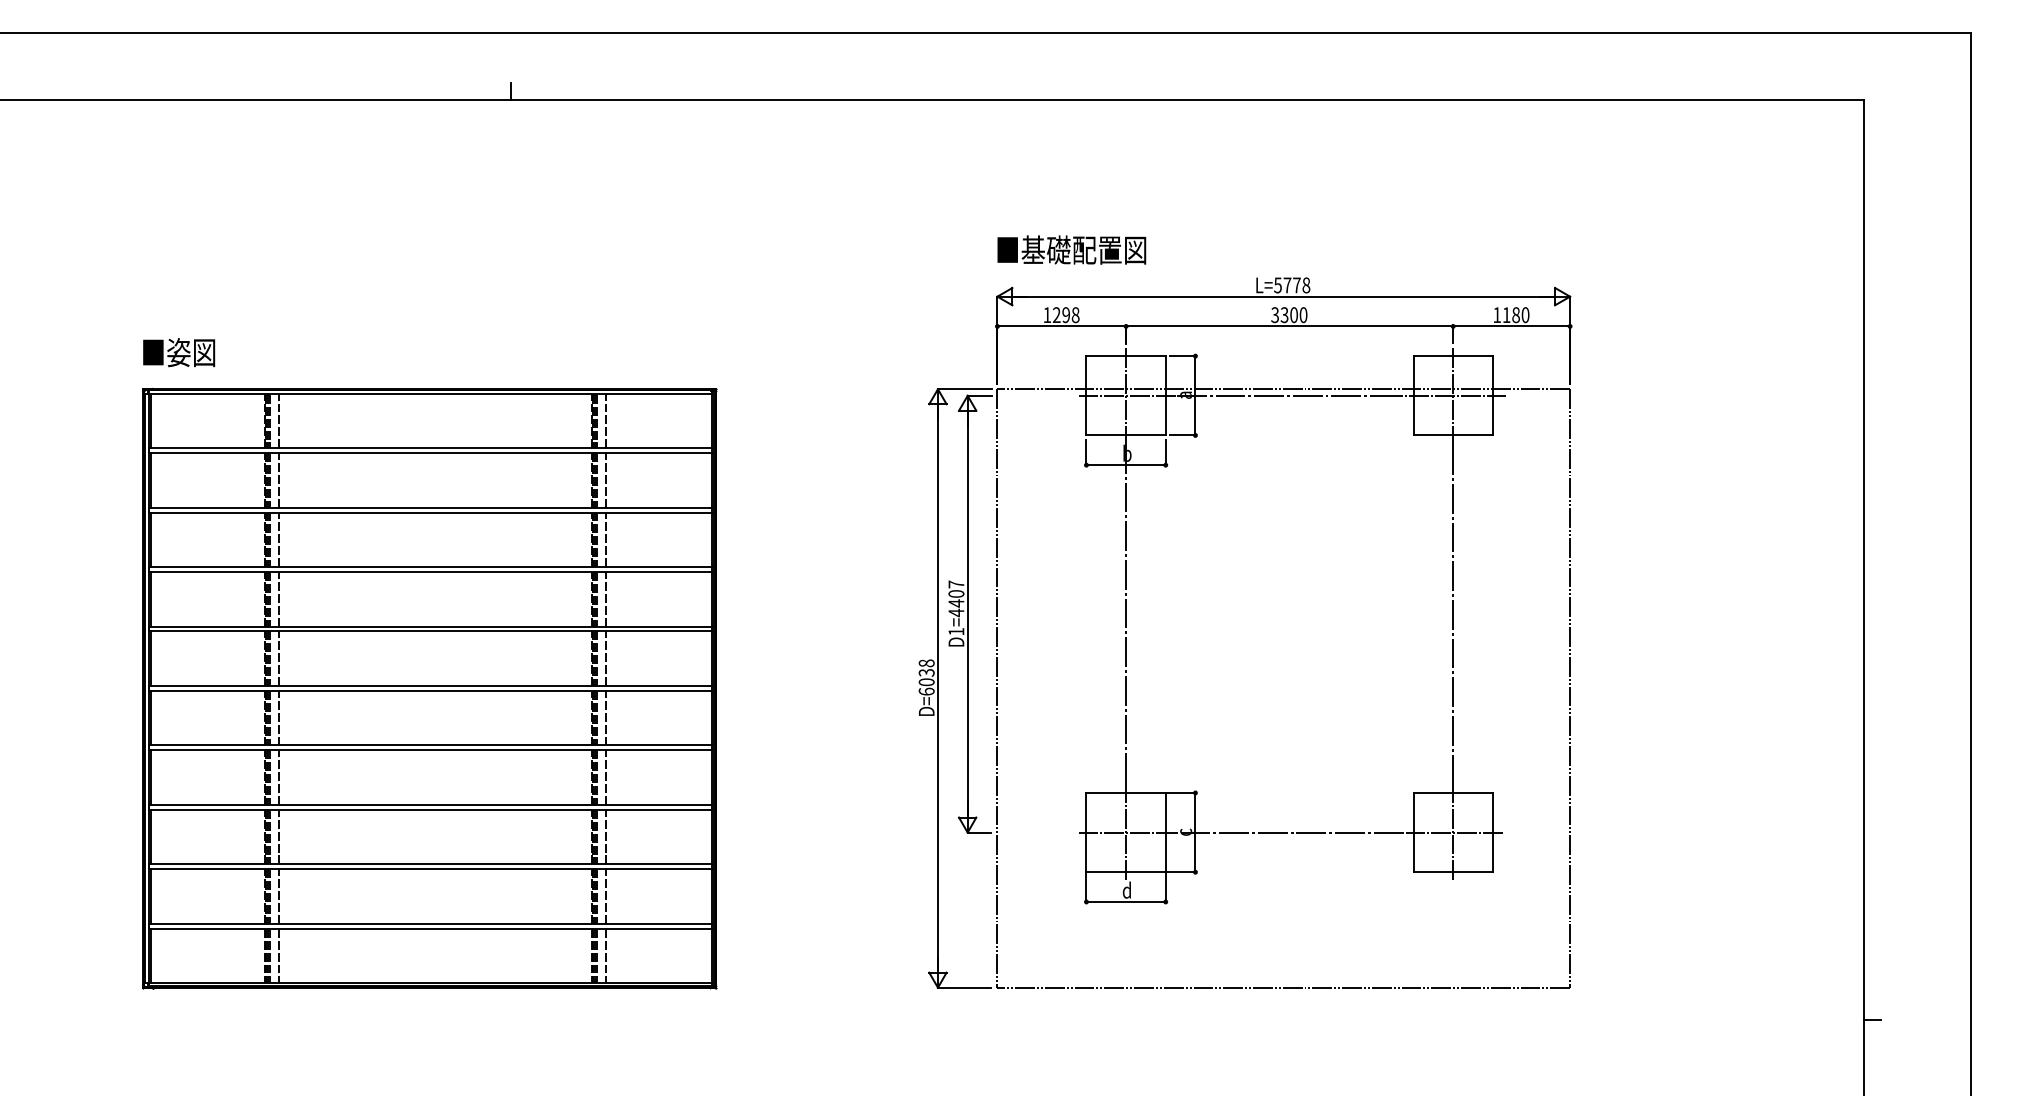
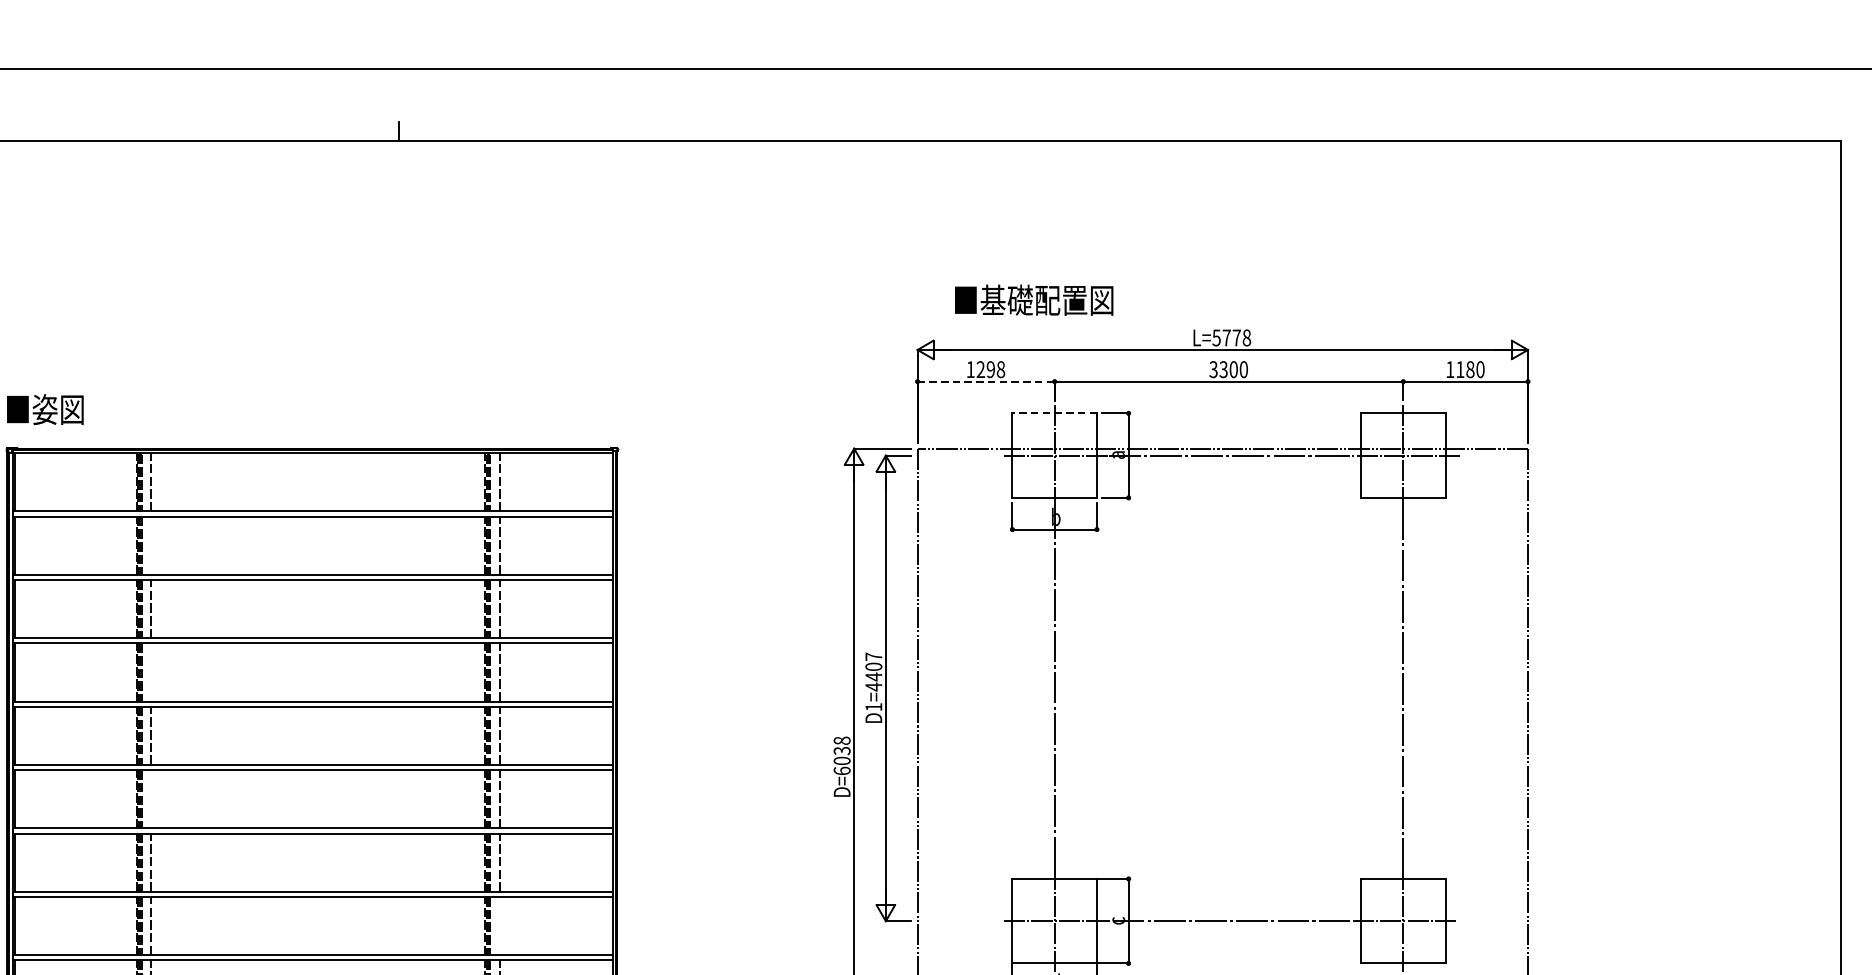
text: (1071, 249) -> (1033, 299), moved
line: (1062, 326) -> (986, 381), solid -> dashed
line: (1126, 356) -> (1055, 413), solid -> dashed
line: (278, 480) -> (151, 545), removed
line: (278, 599) -> (151, 672), removed
line: (278, 717) -> (151, 798), removed
line: (605, 836) -> (499, 925), removed

